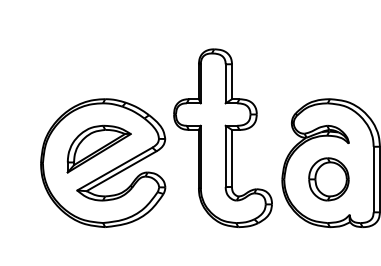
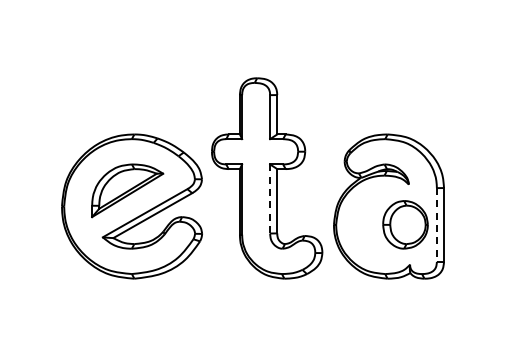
line: (226, 156) -> (270, 198), solid -> dashed
part: (328, 179) -> (405, 224), moved
line: (373, 179) -> (436, 225), solid -> dashed

